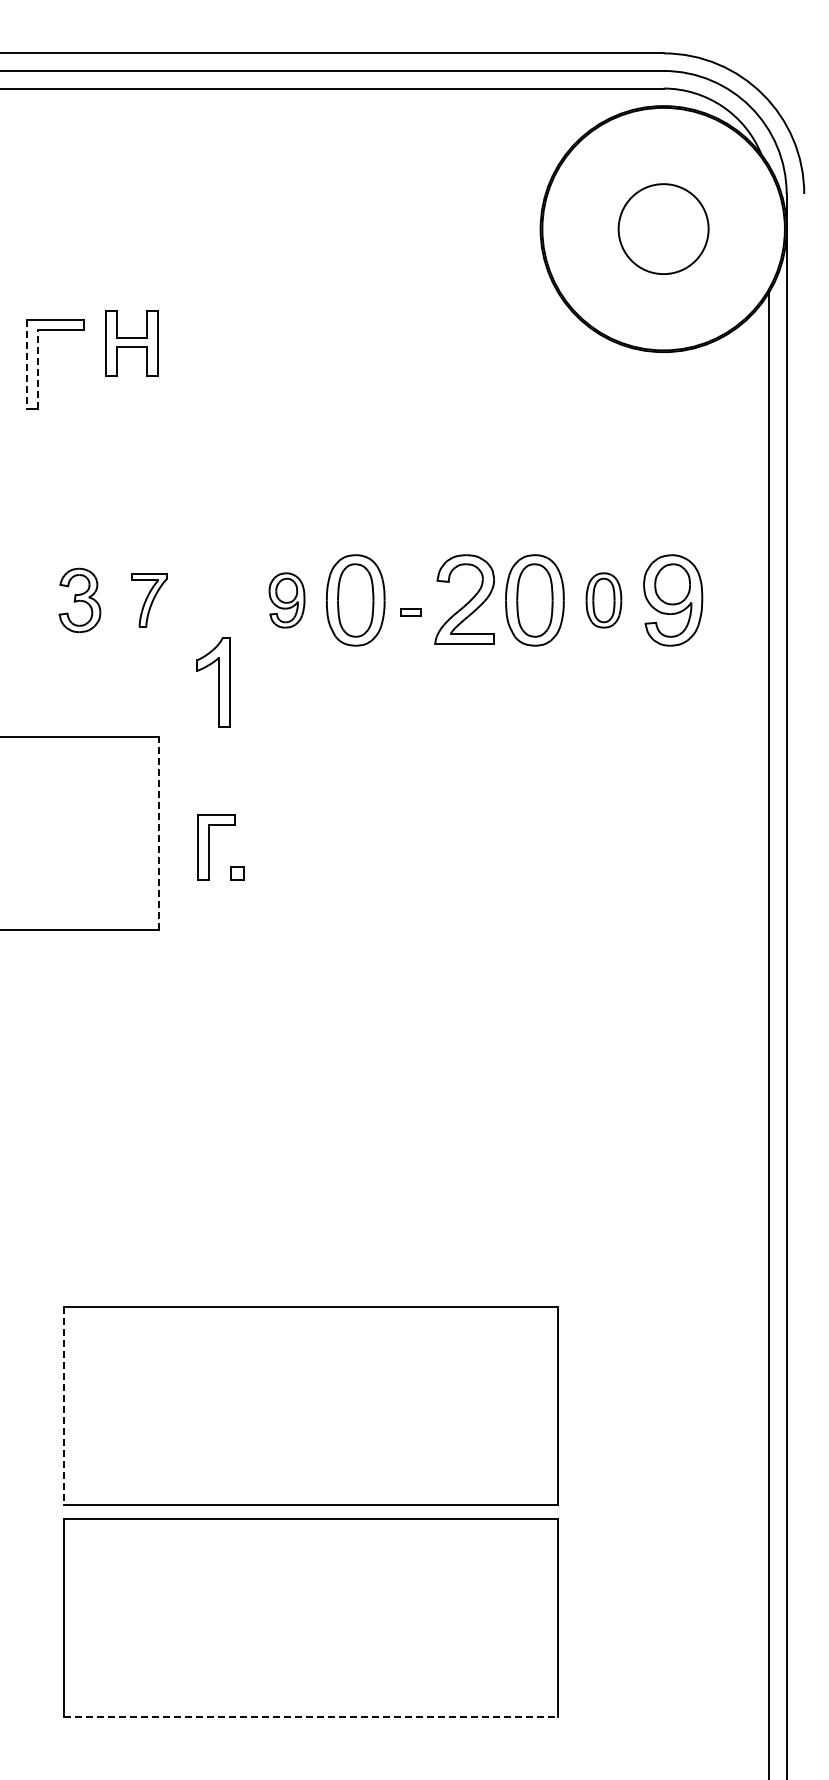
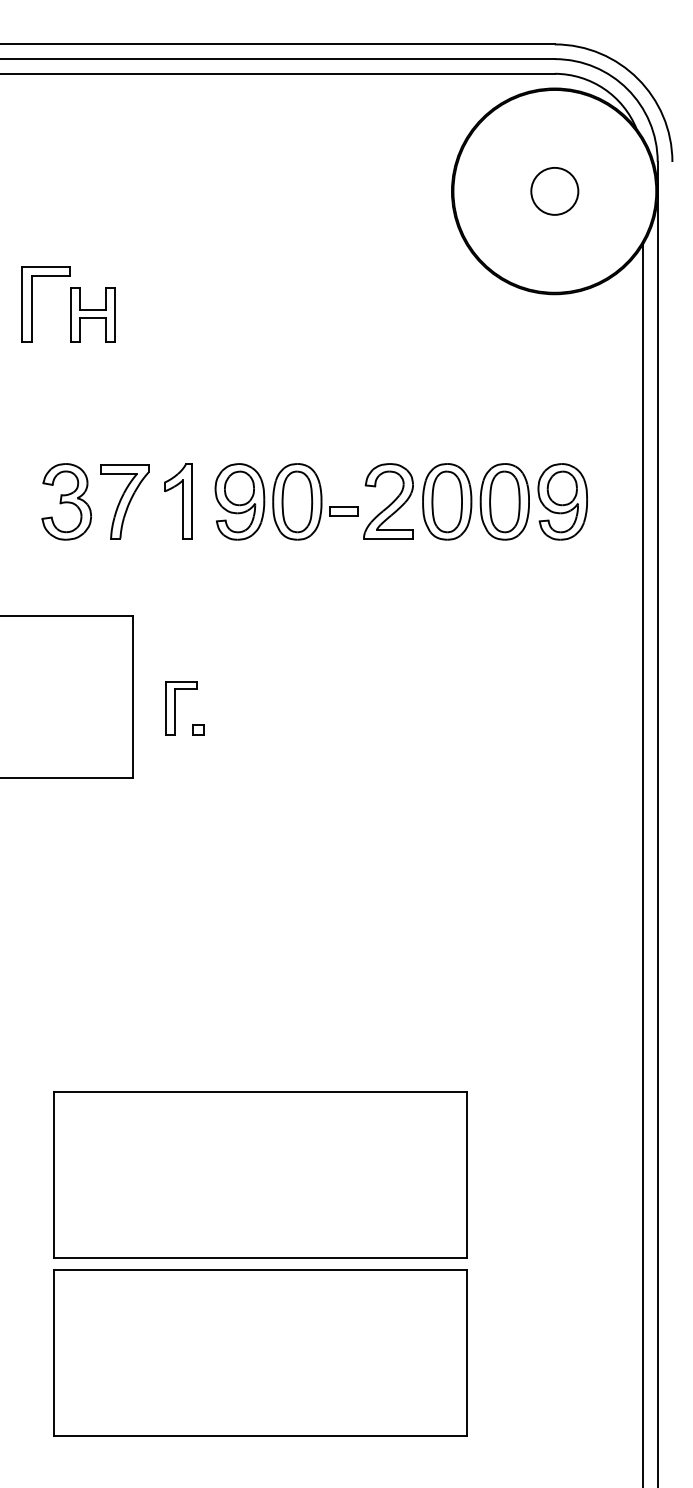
circle: (663, 229) -> (554, 191), size x0.62
part: (131, 343) -> (92, 314), moved
line: (26, 364) -> (22, 304), dashed -> solid
line: (38, 369) -> (32, 308), dashed -> solid
part: (79, 600) -> (66, 501), size x1.43
part: (149, 600) -> (124, 501), size x1.67
part: (286, 600) -> (239, 501), size x1.67
part: (603, 600) -> (504, 501), size x1.67
part: (410, 612) -> (343, 511), size x1.67
part: (213, 682) -> (178, 501), moved
line: (159, 833) -> (133, 696), dashed -> solid
line: (64, 1406) -> (53, 1175), dashed -> solid
line: (311, 1717) -> (260, 1435), dashed -> solid

